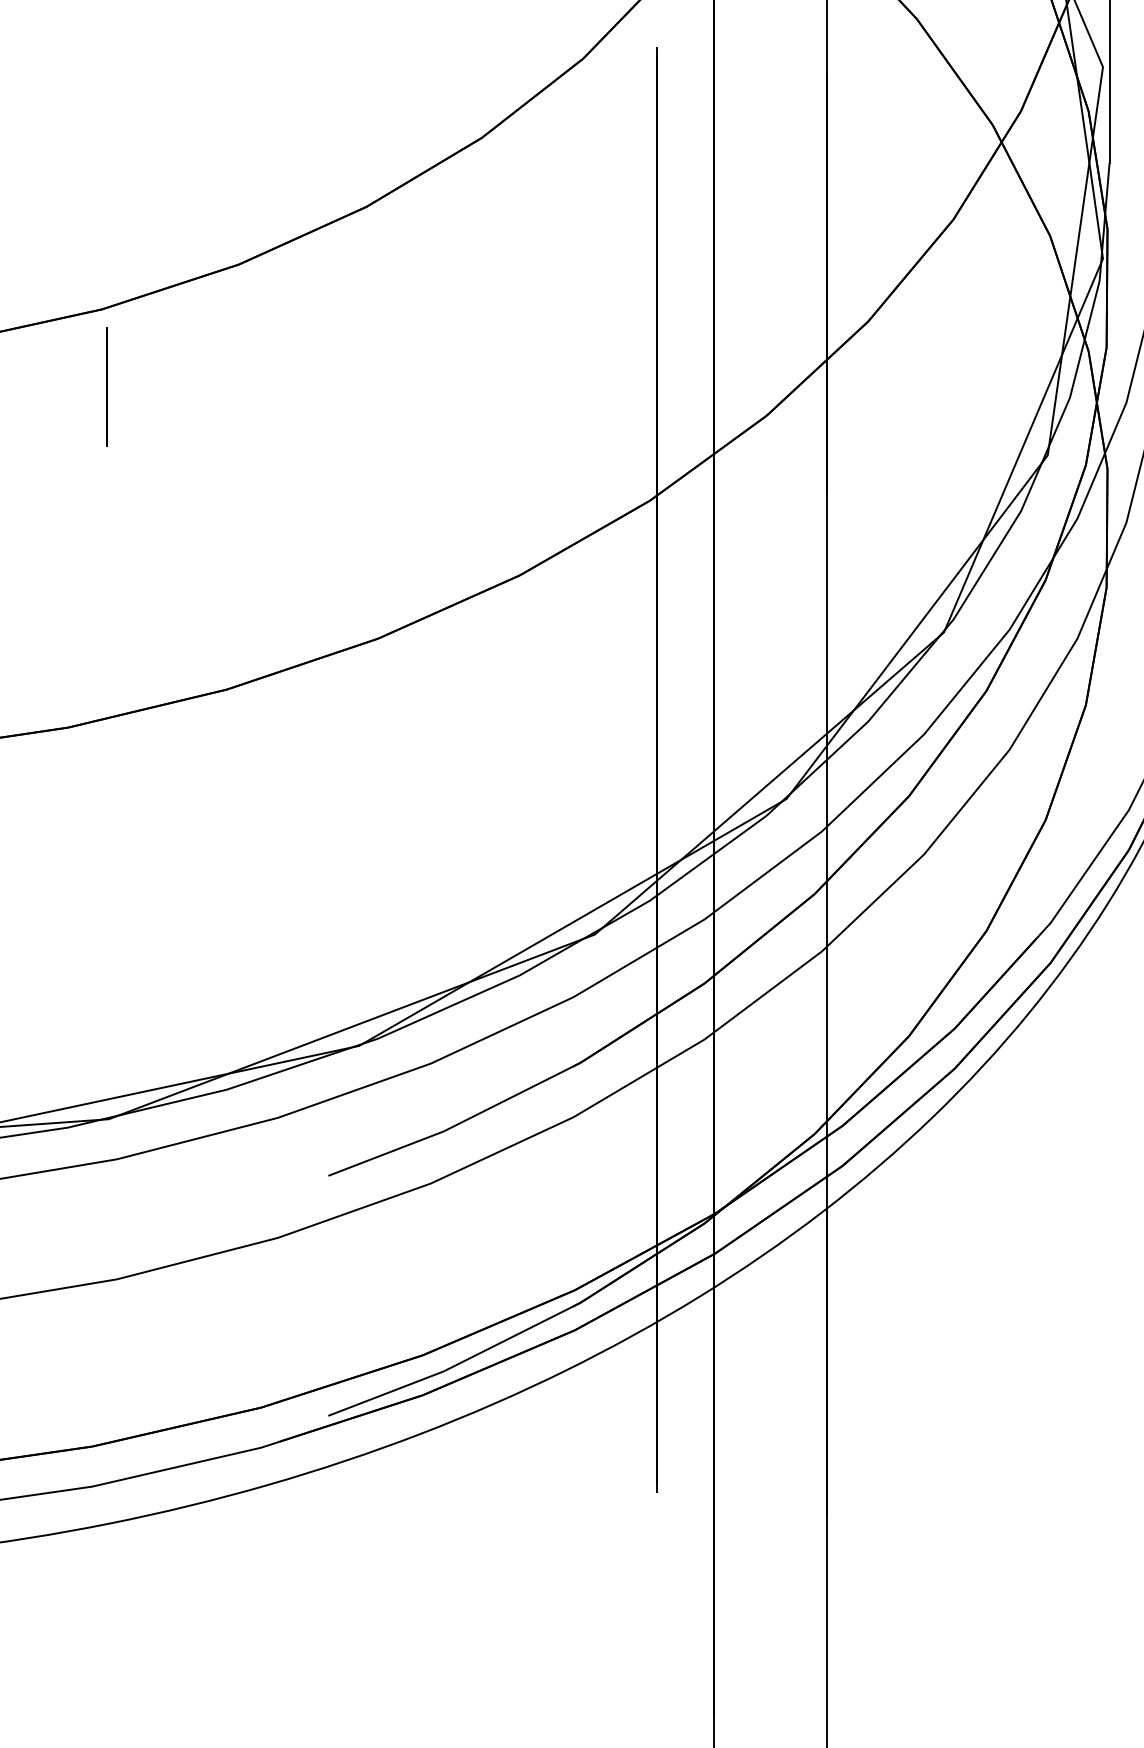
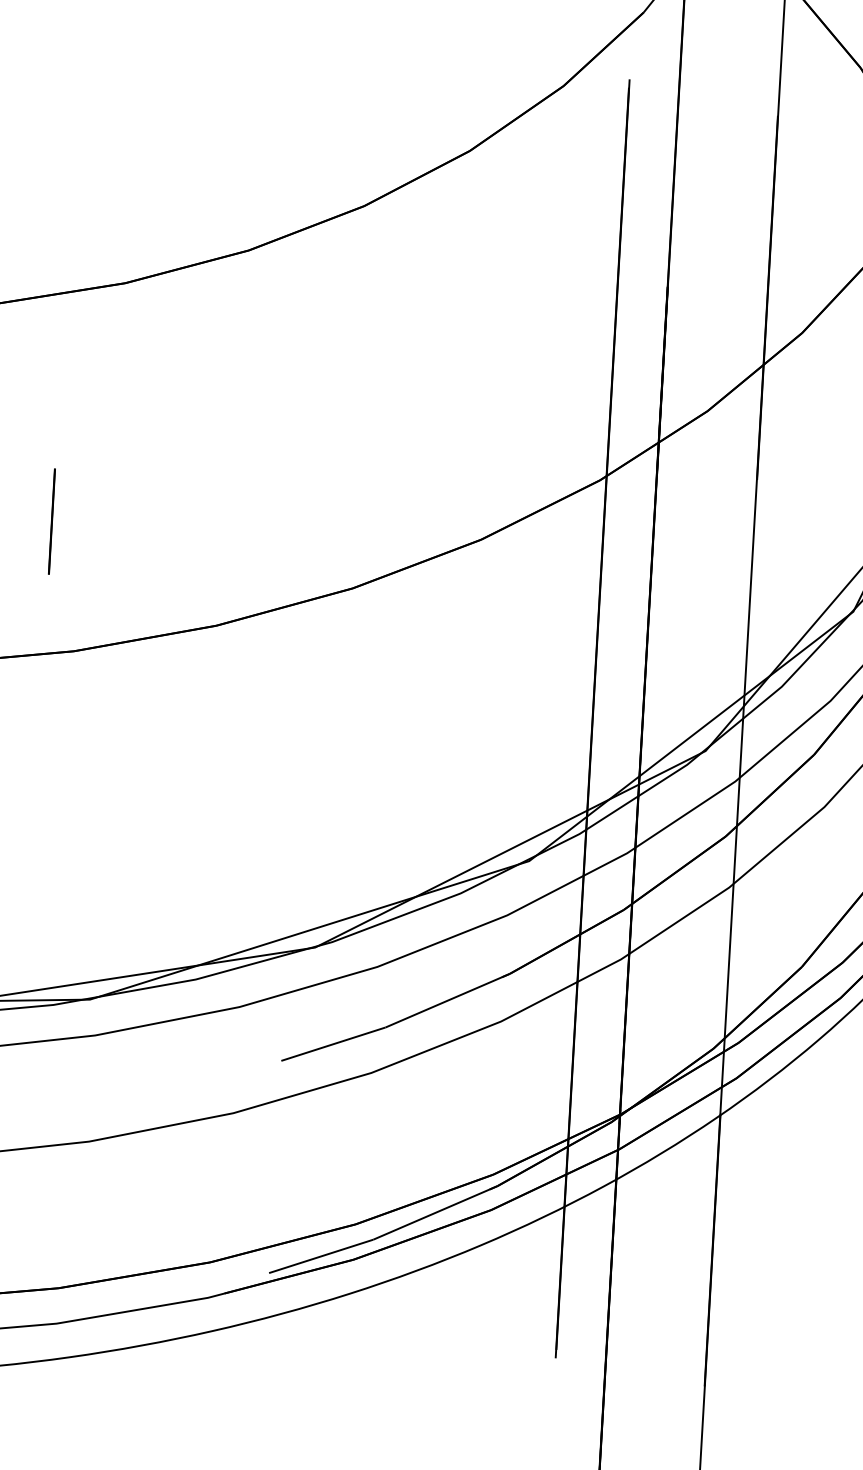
line: (106, 386) -> (51, 521), moved

